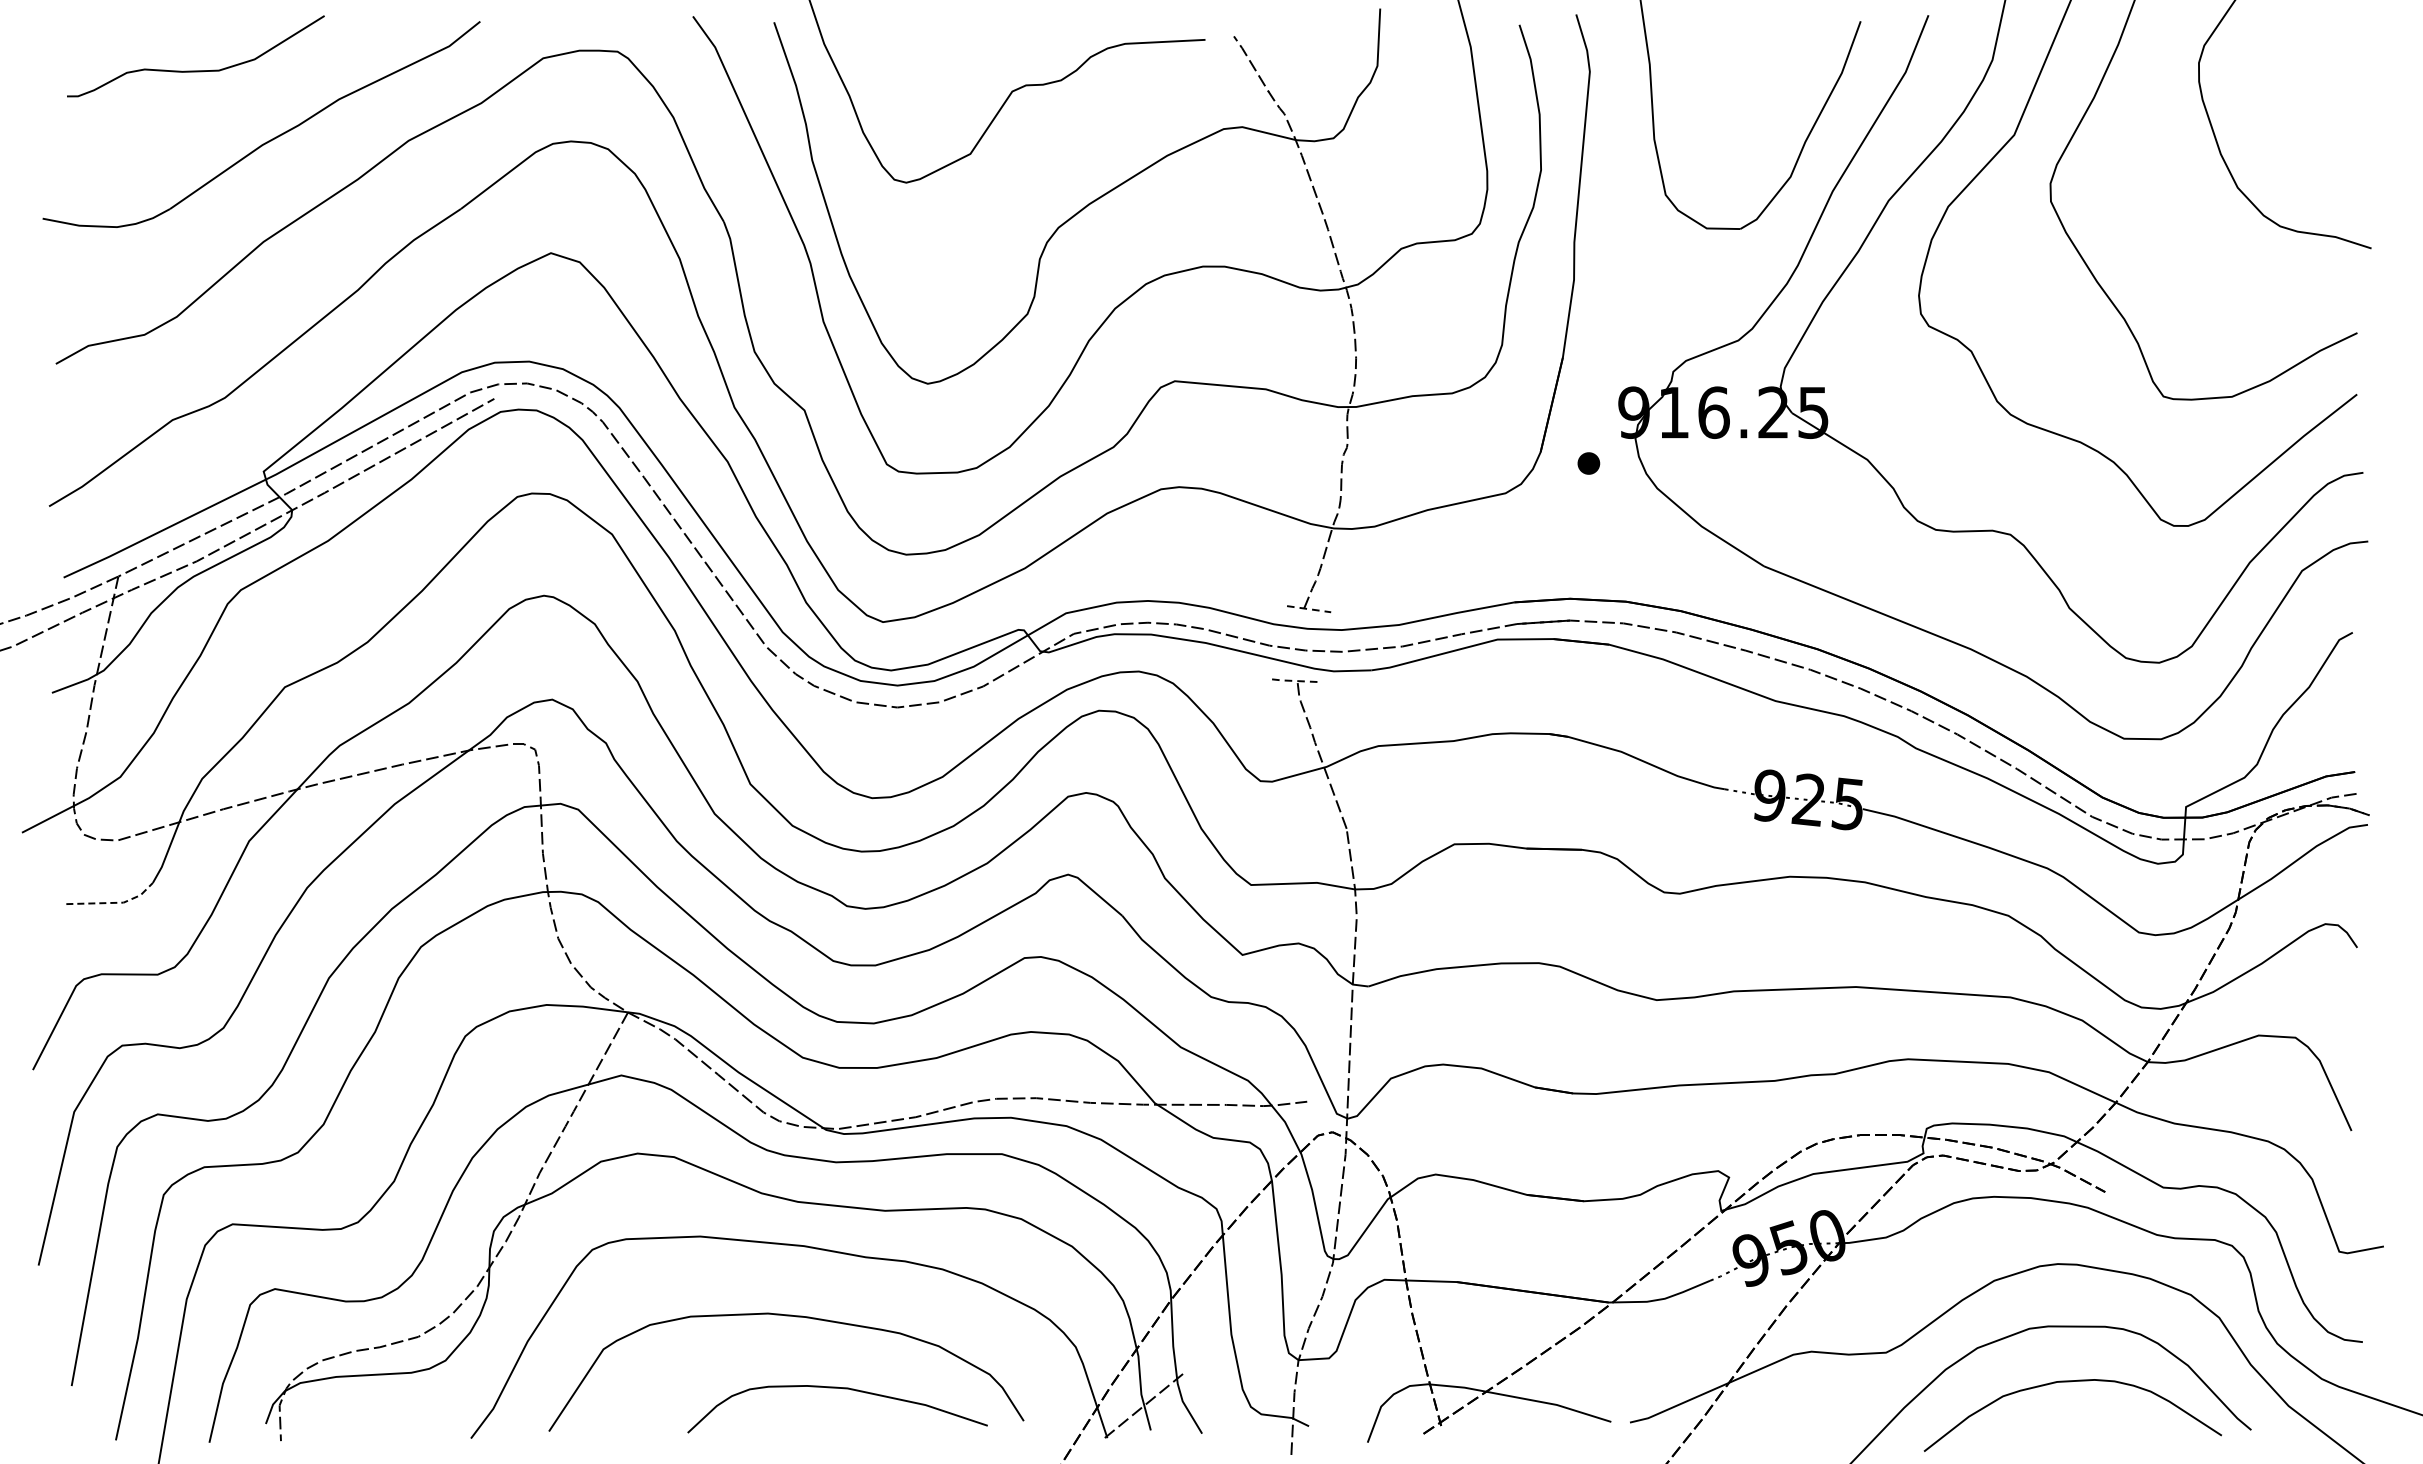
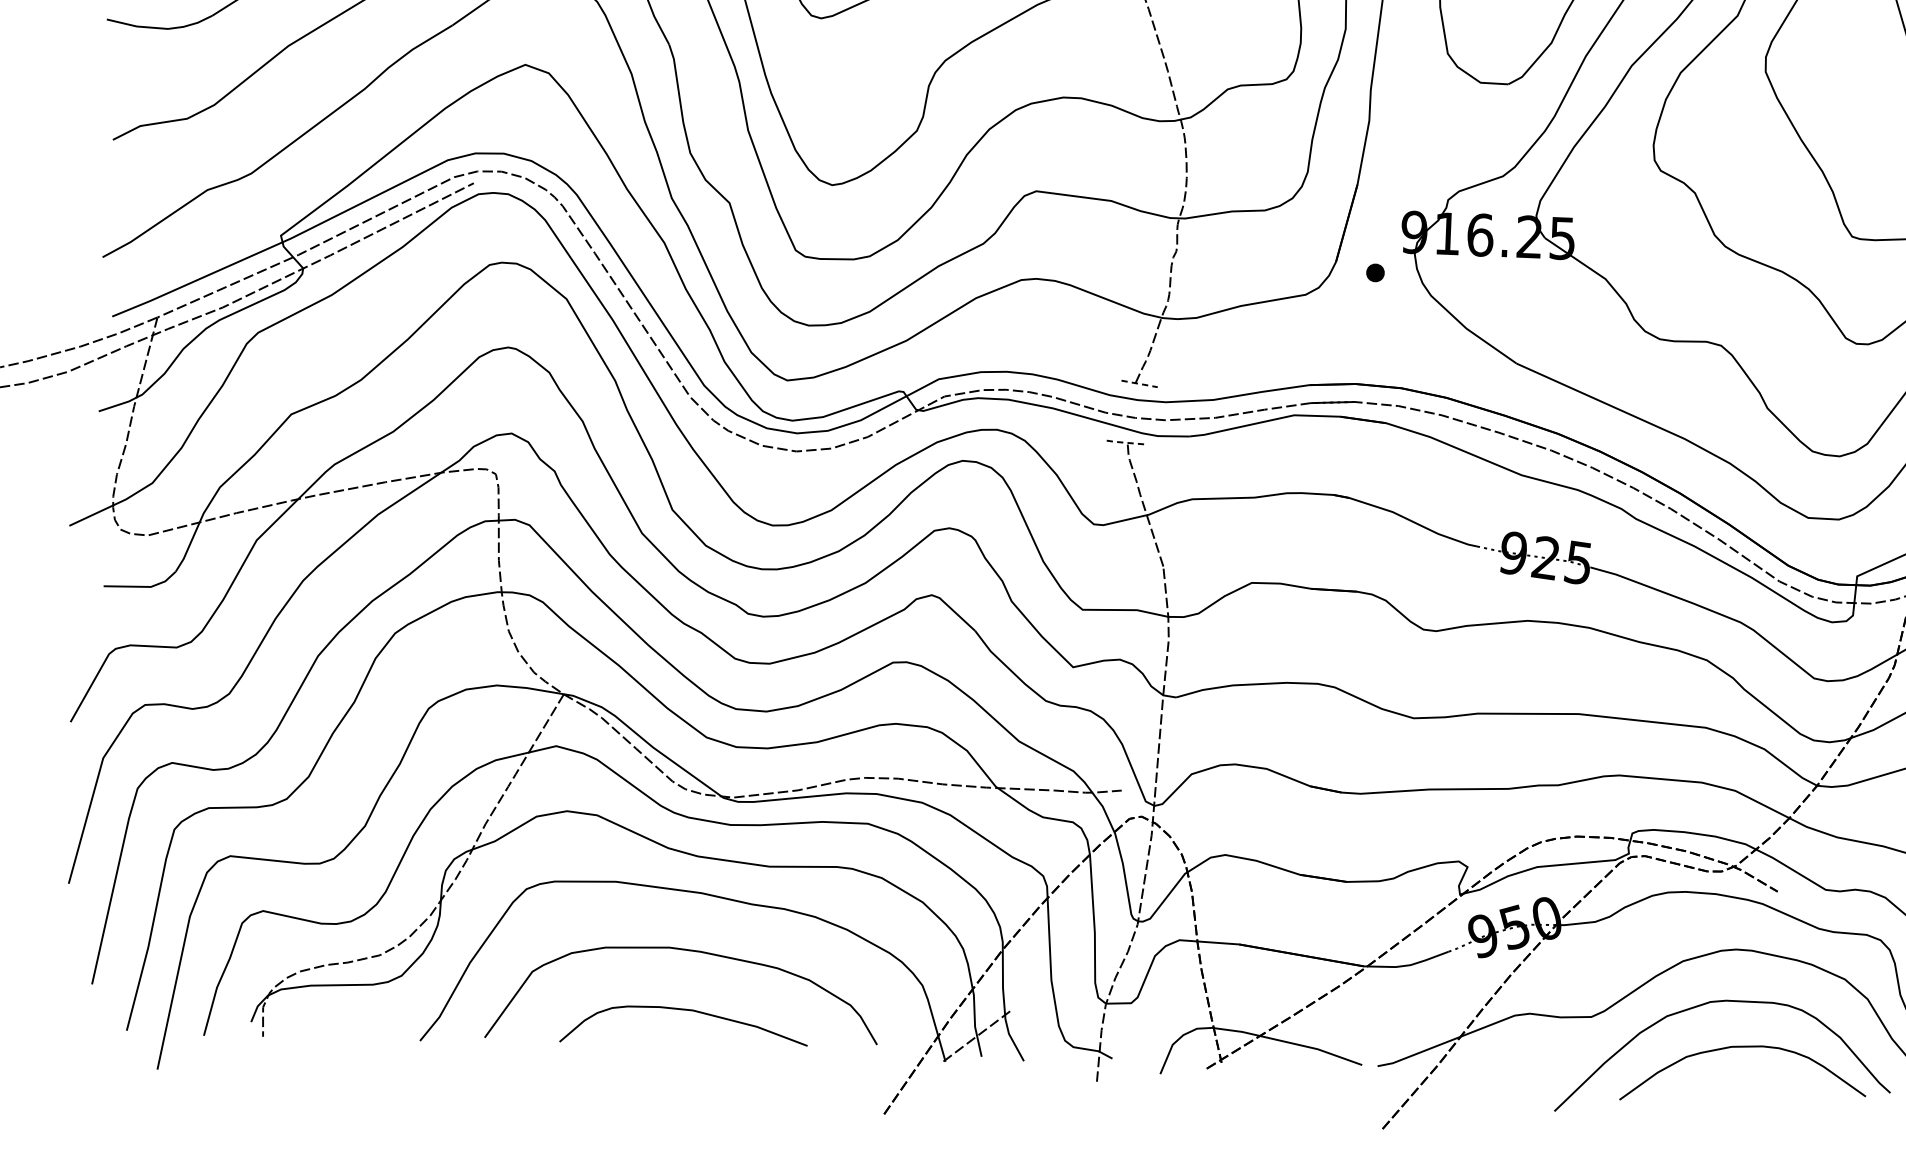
line: (114, 902) -> (143, 586), dashed -> solid
curve: (843, 1389) -> (689, 1011), moved

